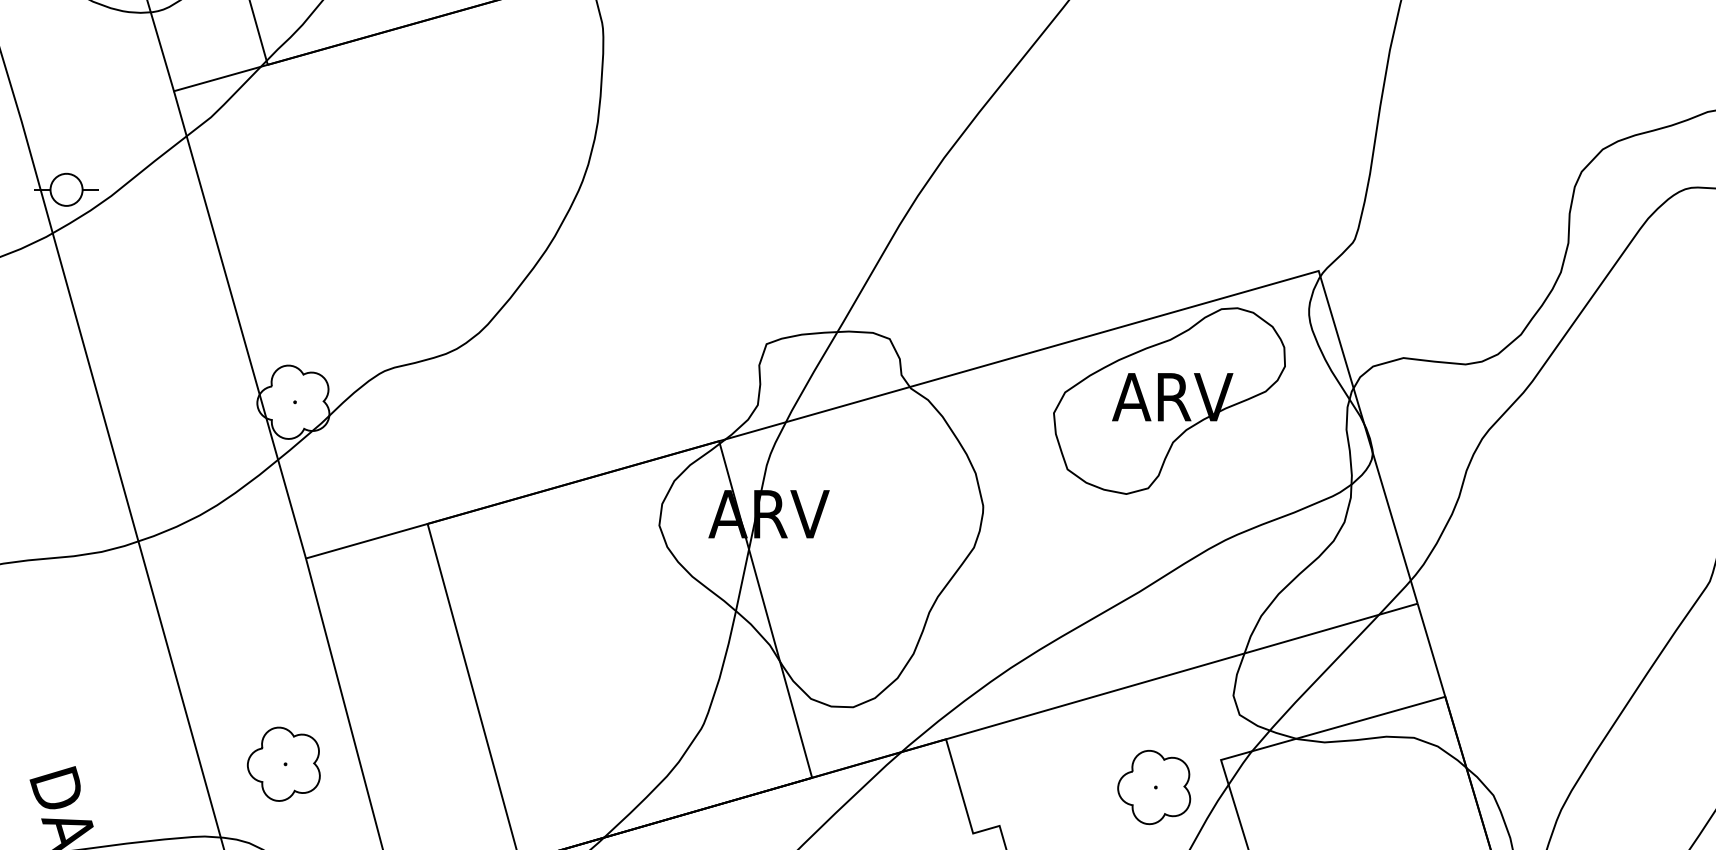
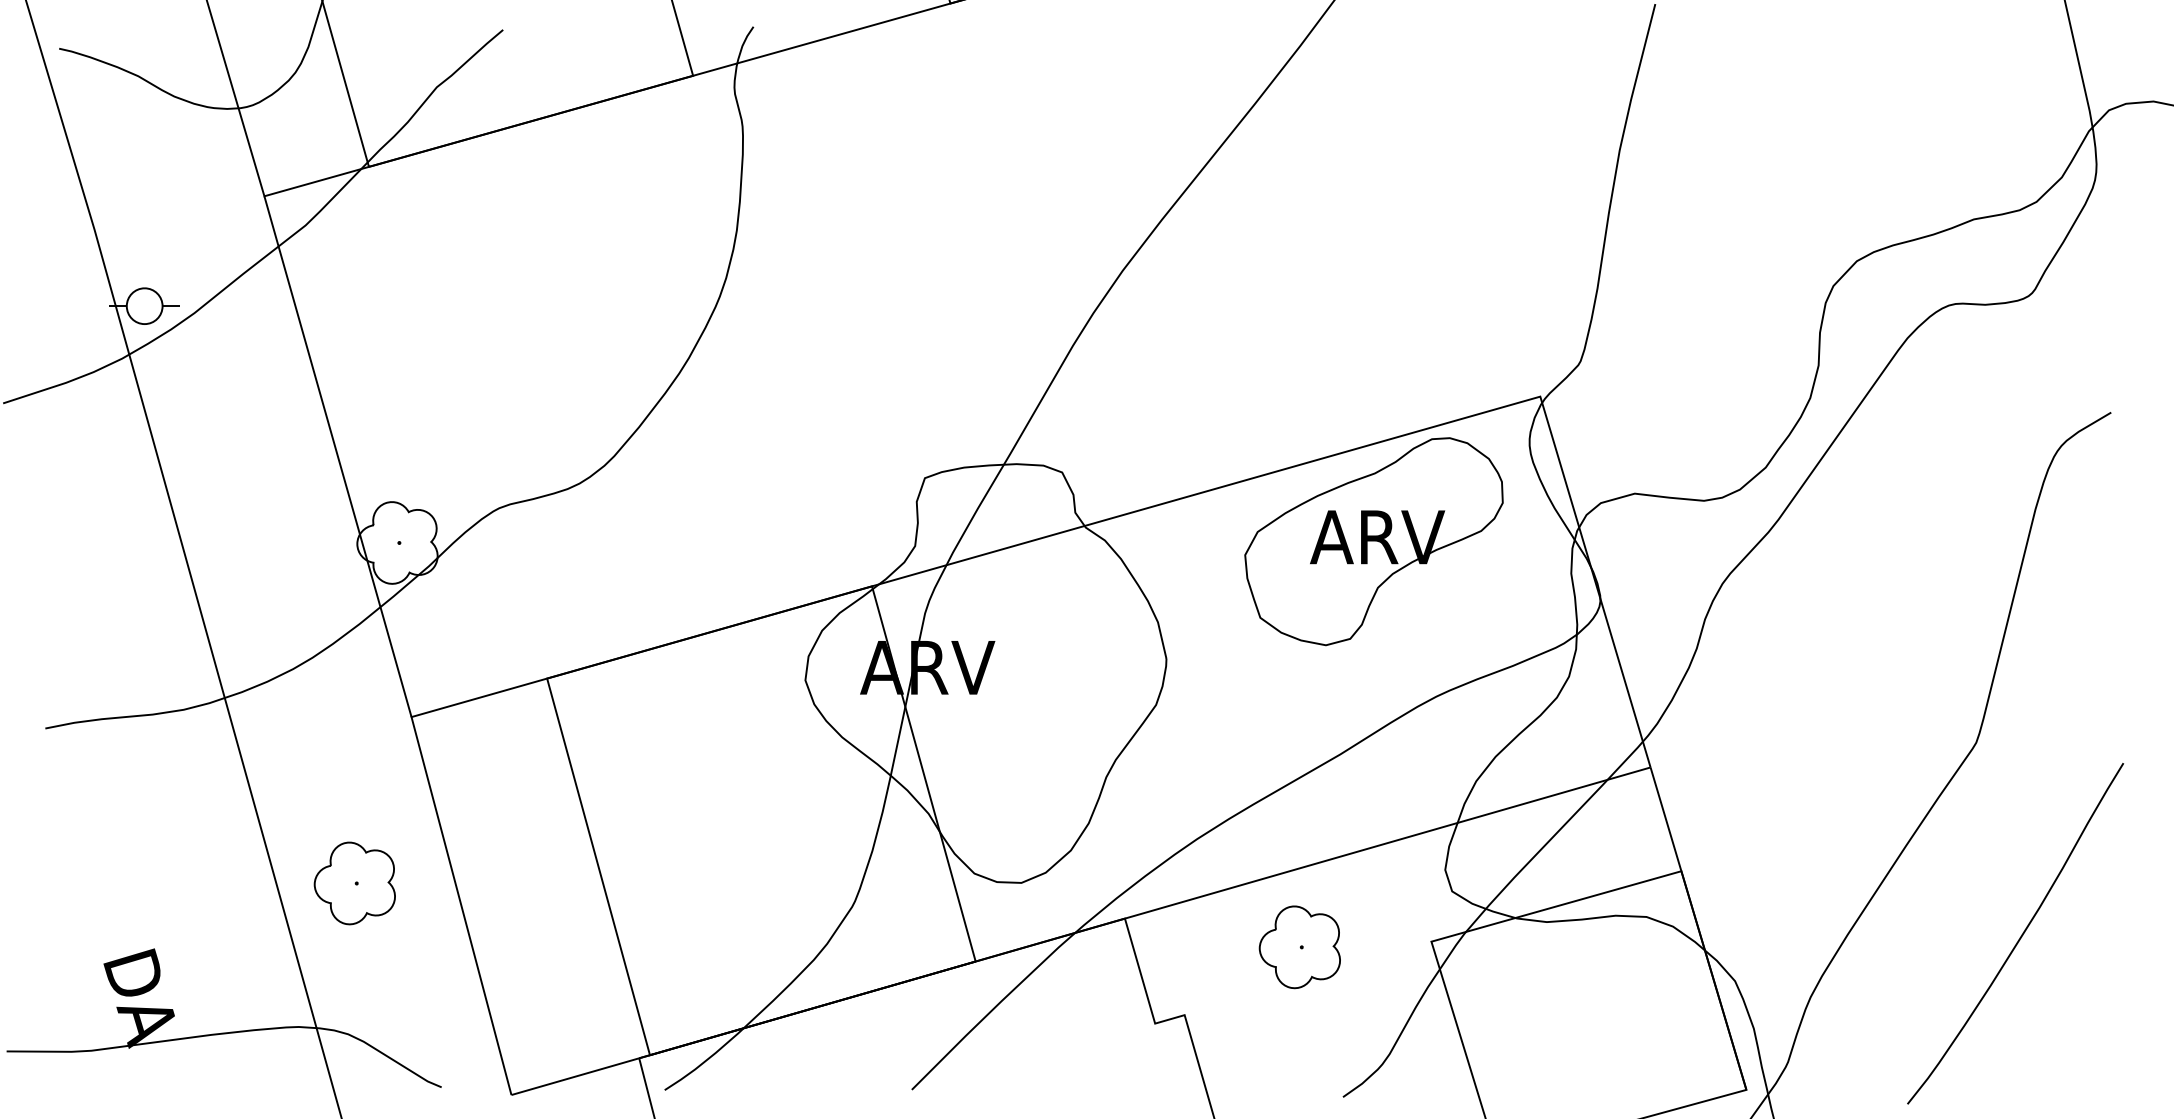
part: (283, 764) -> (354, 883), moved
part: (1153, 787) -> (1299, 947), moved

